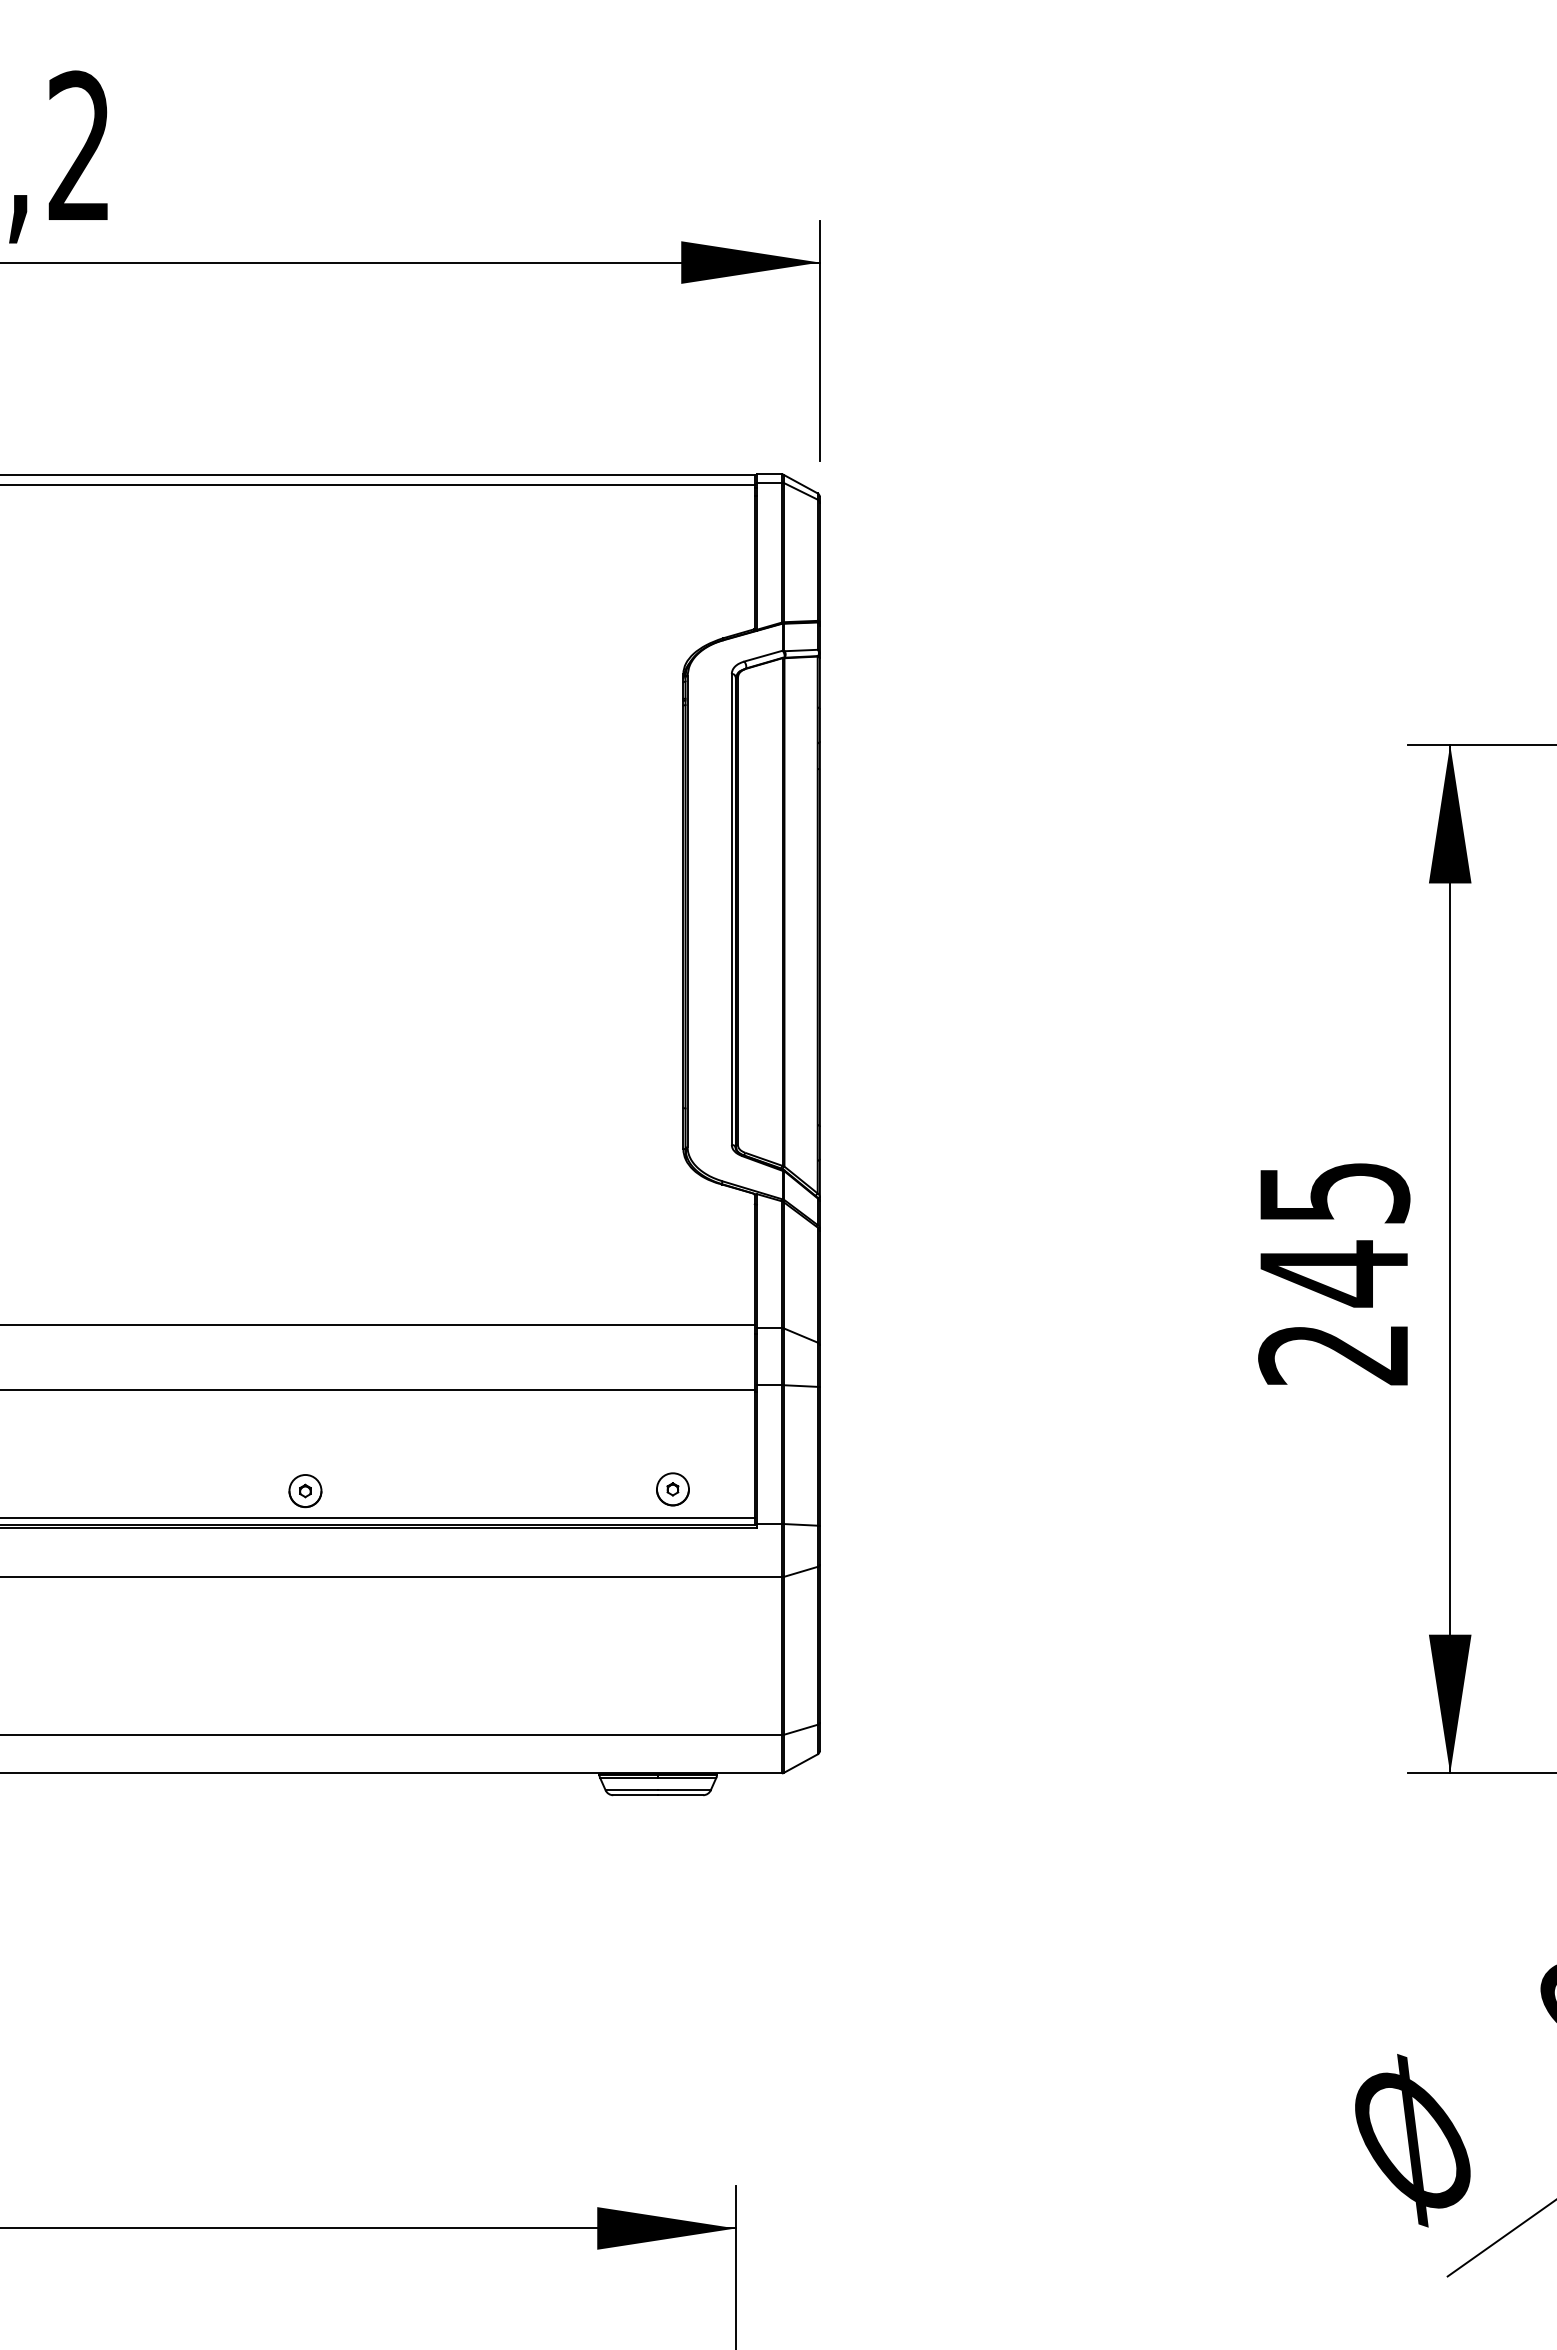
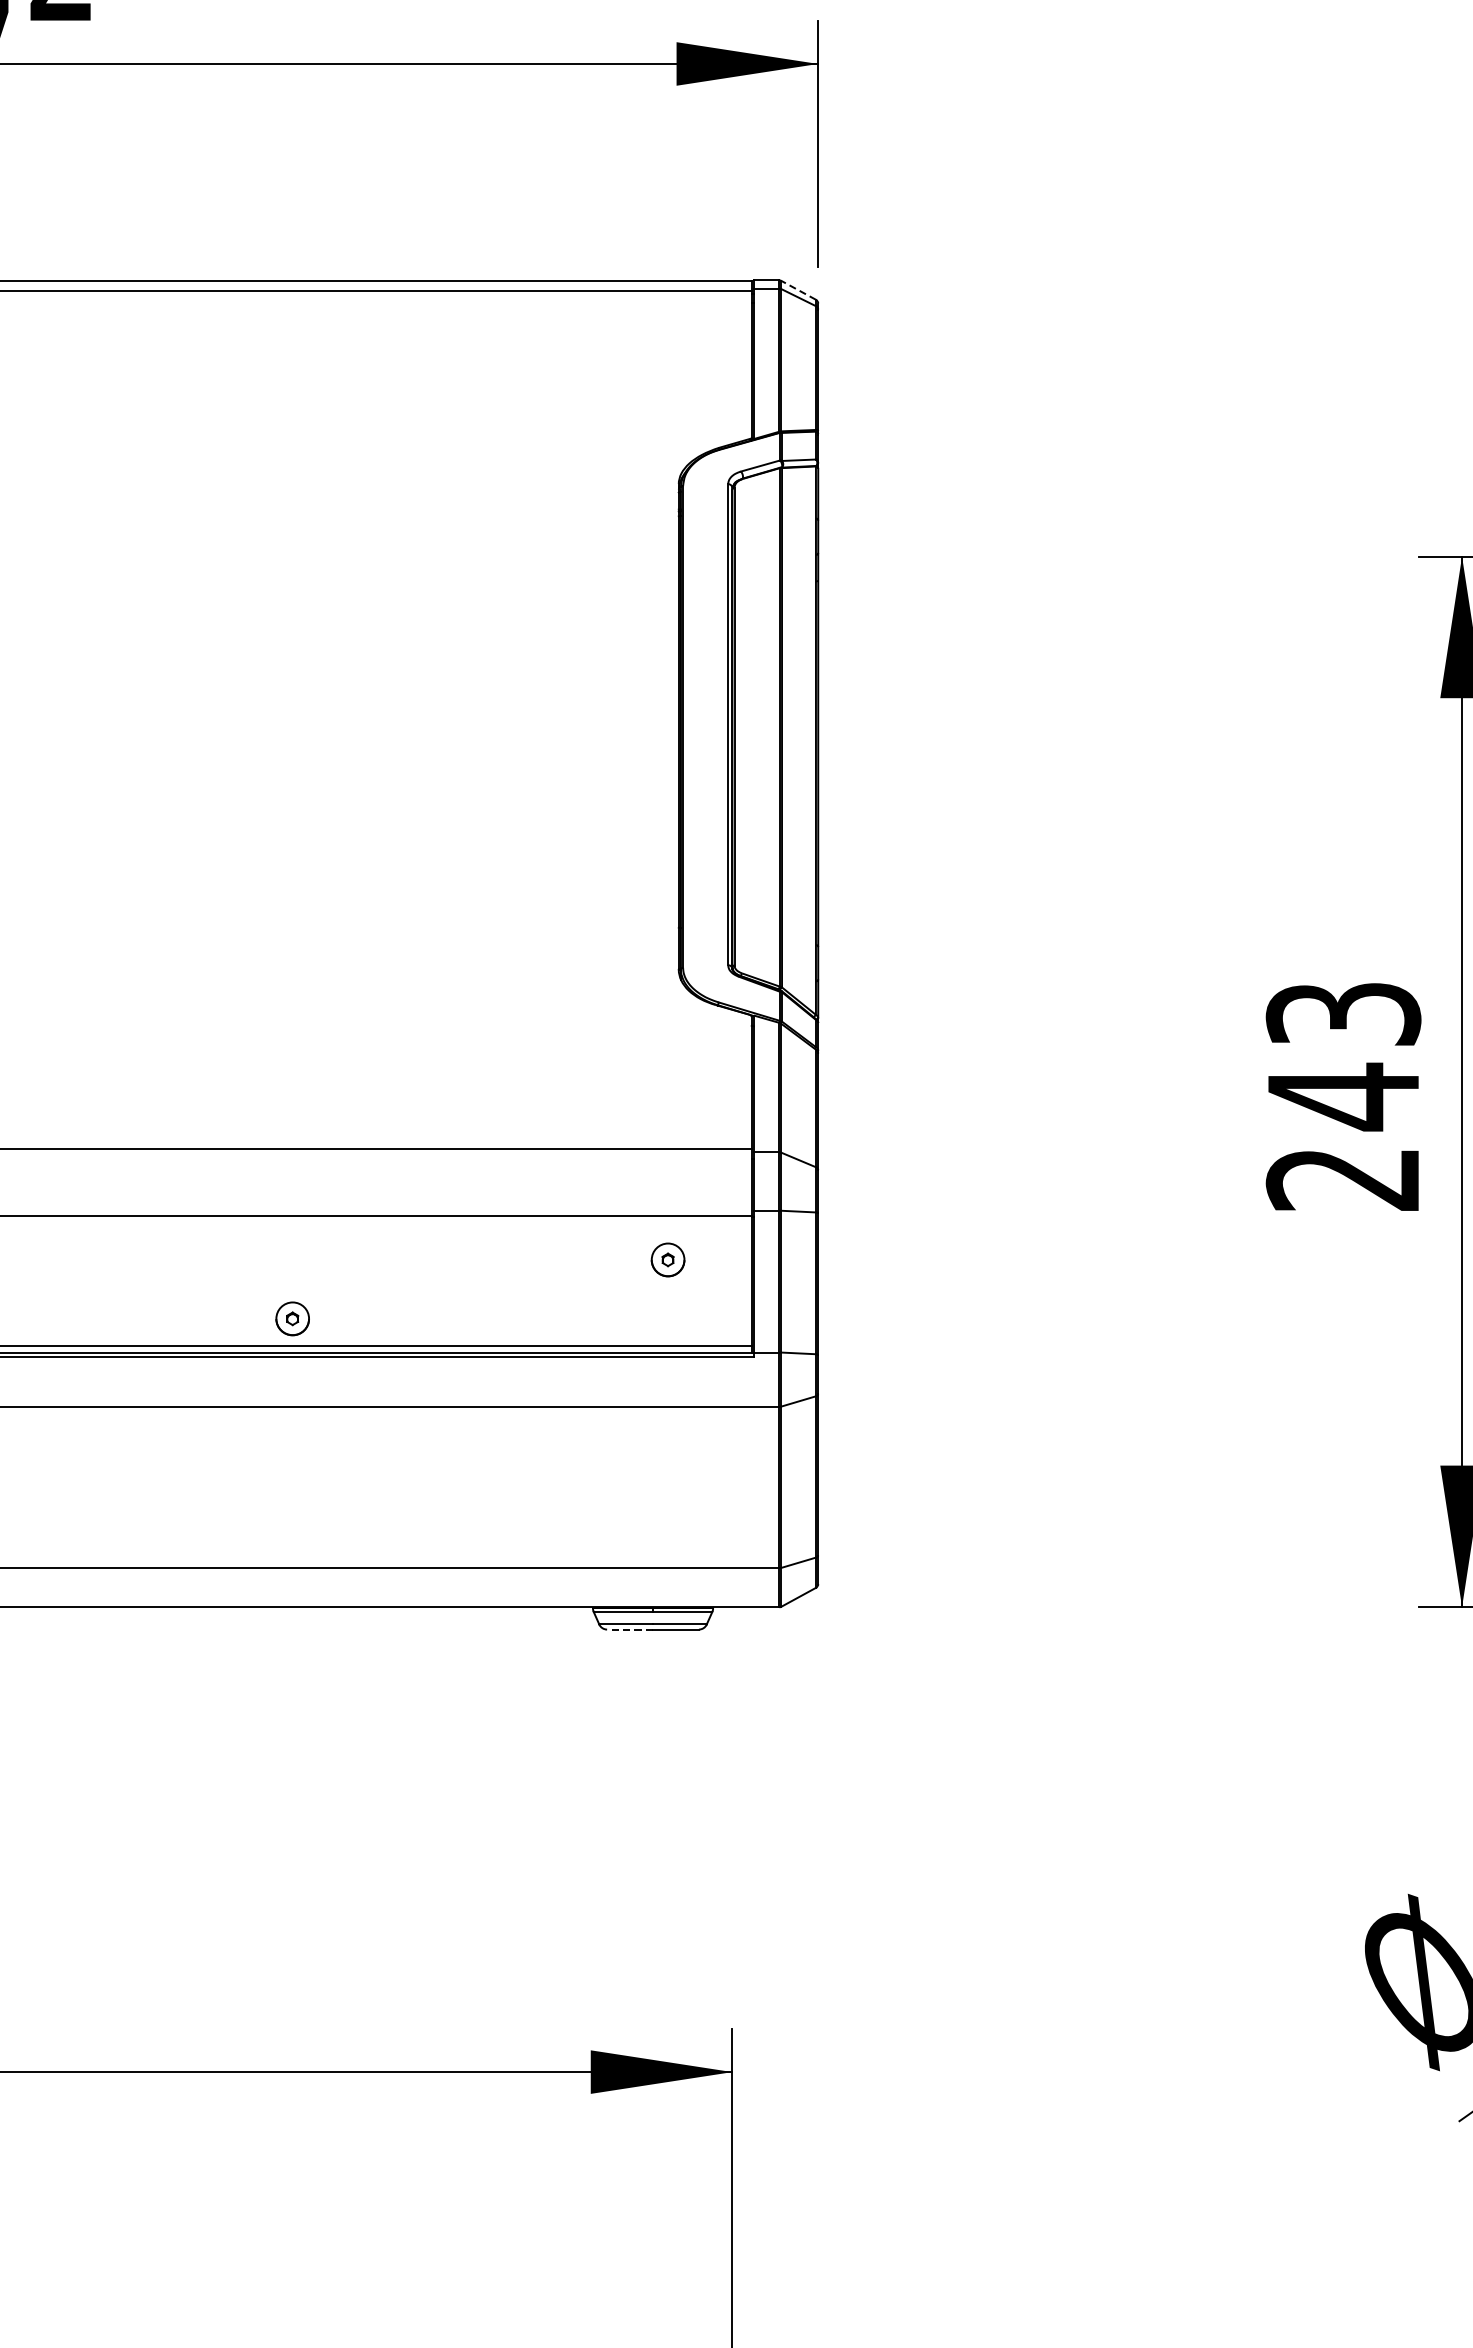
line: (800, 483) -> (798, 289), solid -> dashed
text: (1334, 1192) -> (1343, 1013), 245 -> 243
part: (672, 1489) -> (667, 1260), moved
line: (635, 1795) -> (629, 1629), solid -> dashed

